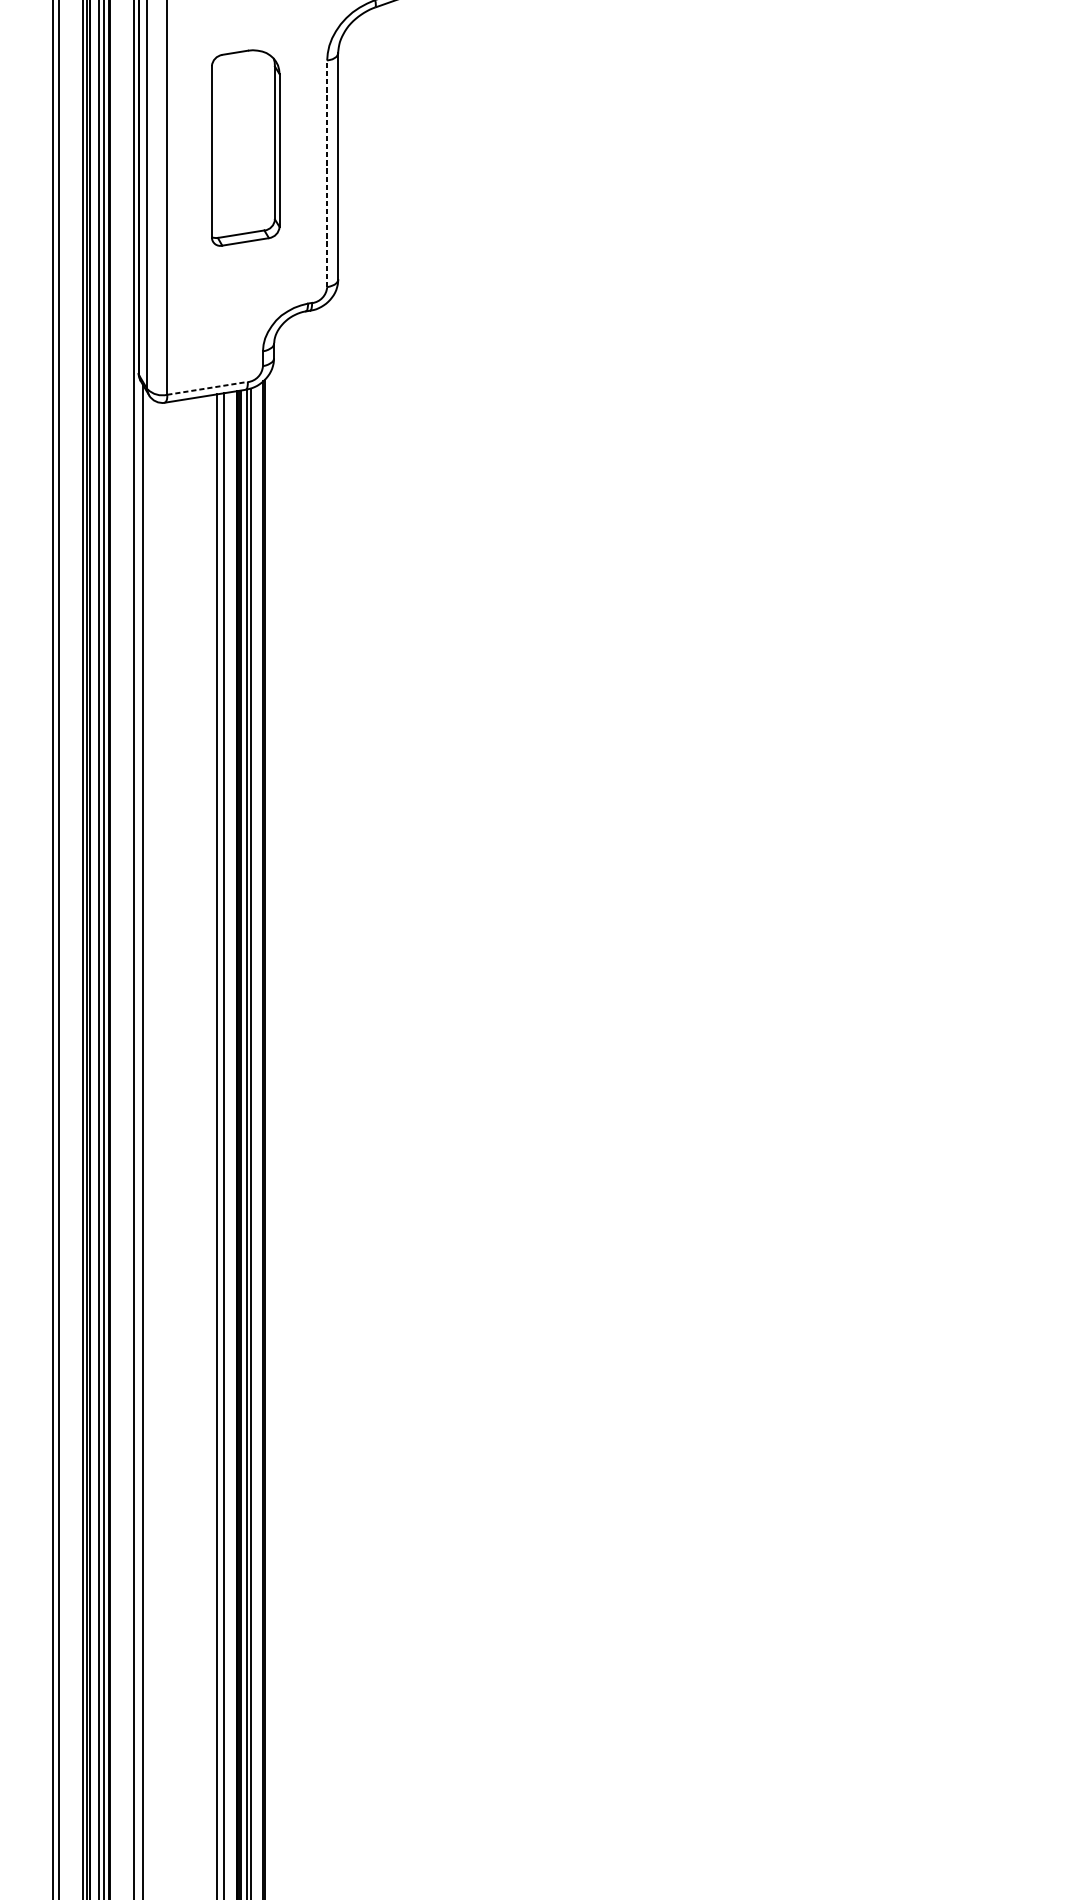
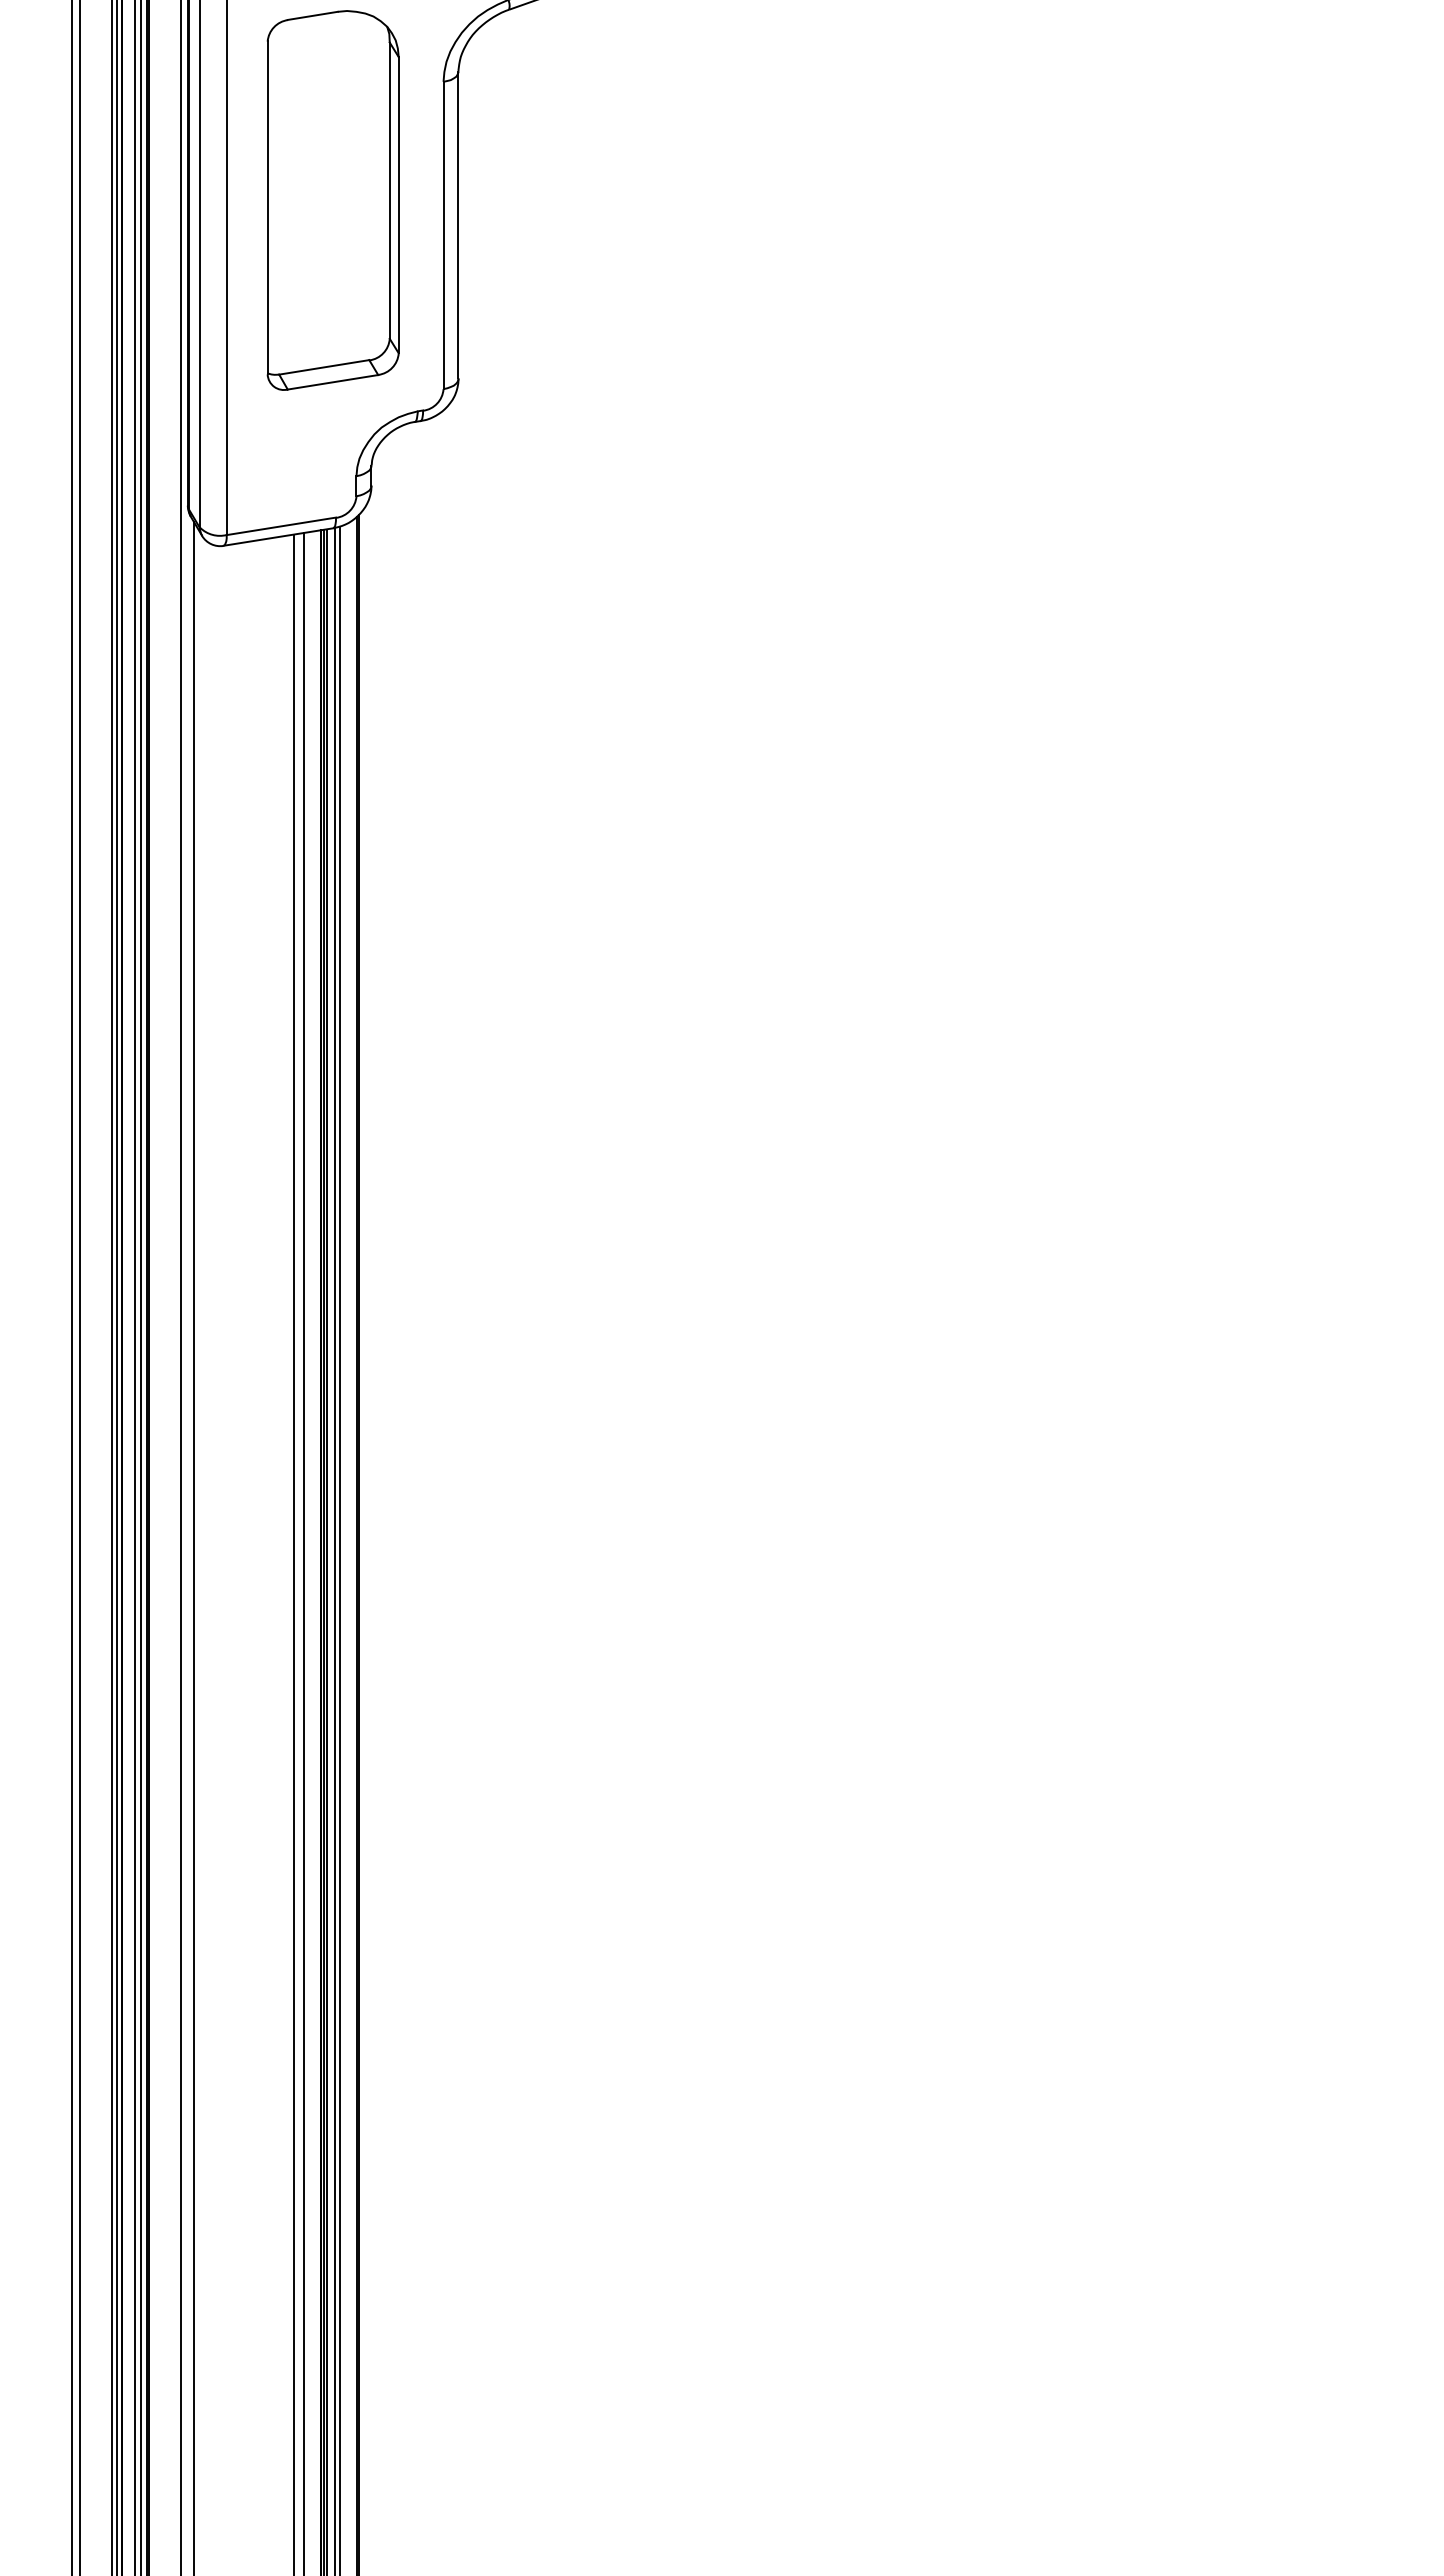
part: (245, 148) -> (332, 200), size x1.43
line: (327, 173) -> (443, 235), dashed -> solid
line: (207, 388) -> (281, 526), dashed -> solid

